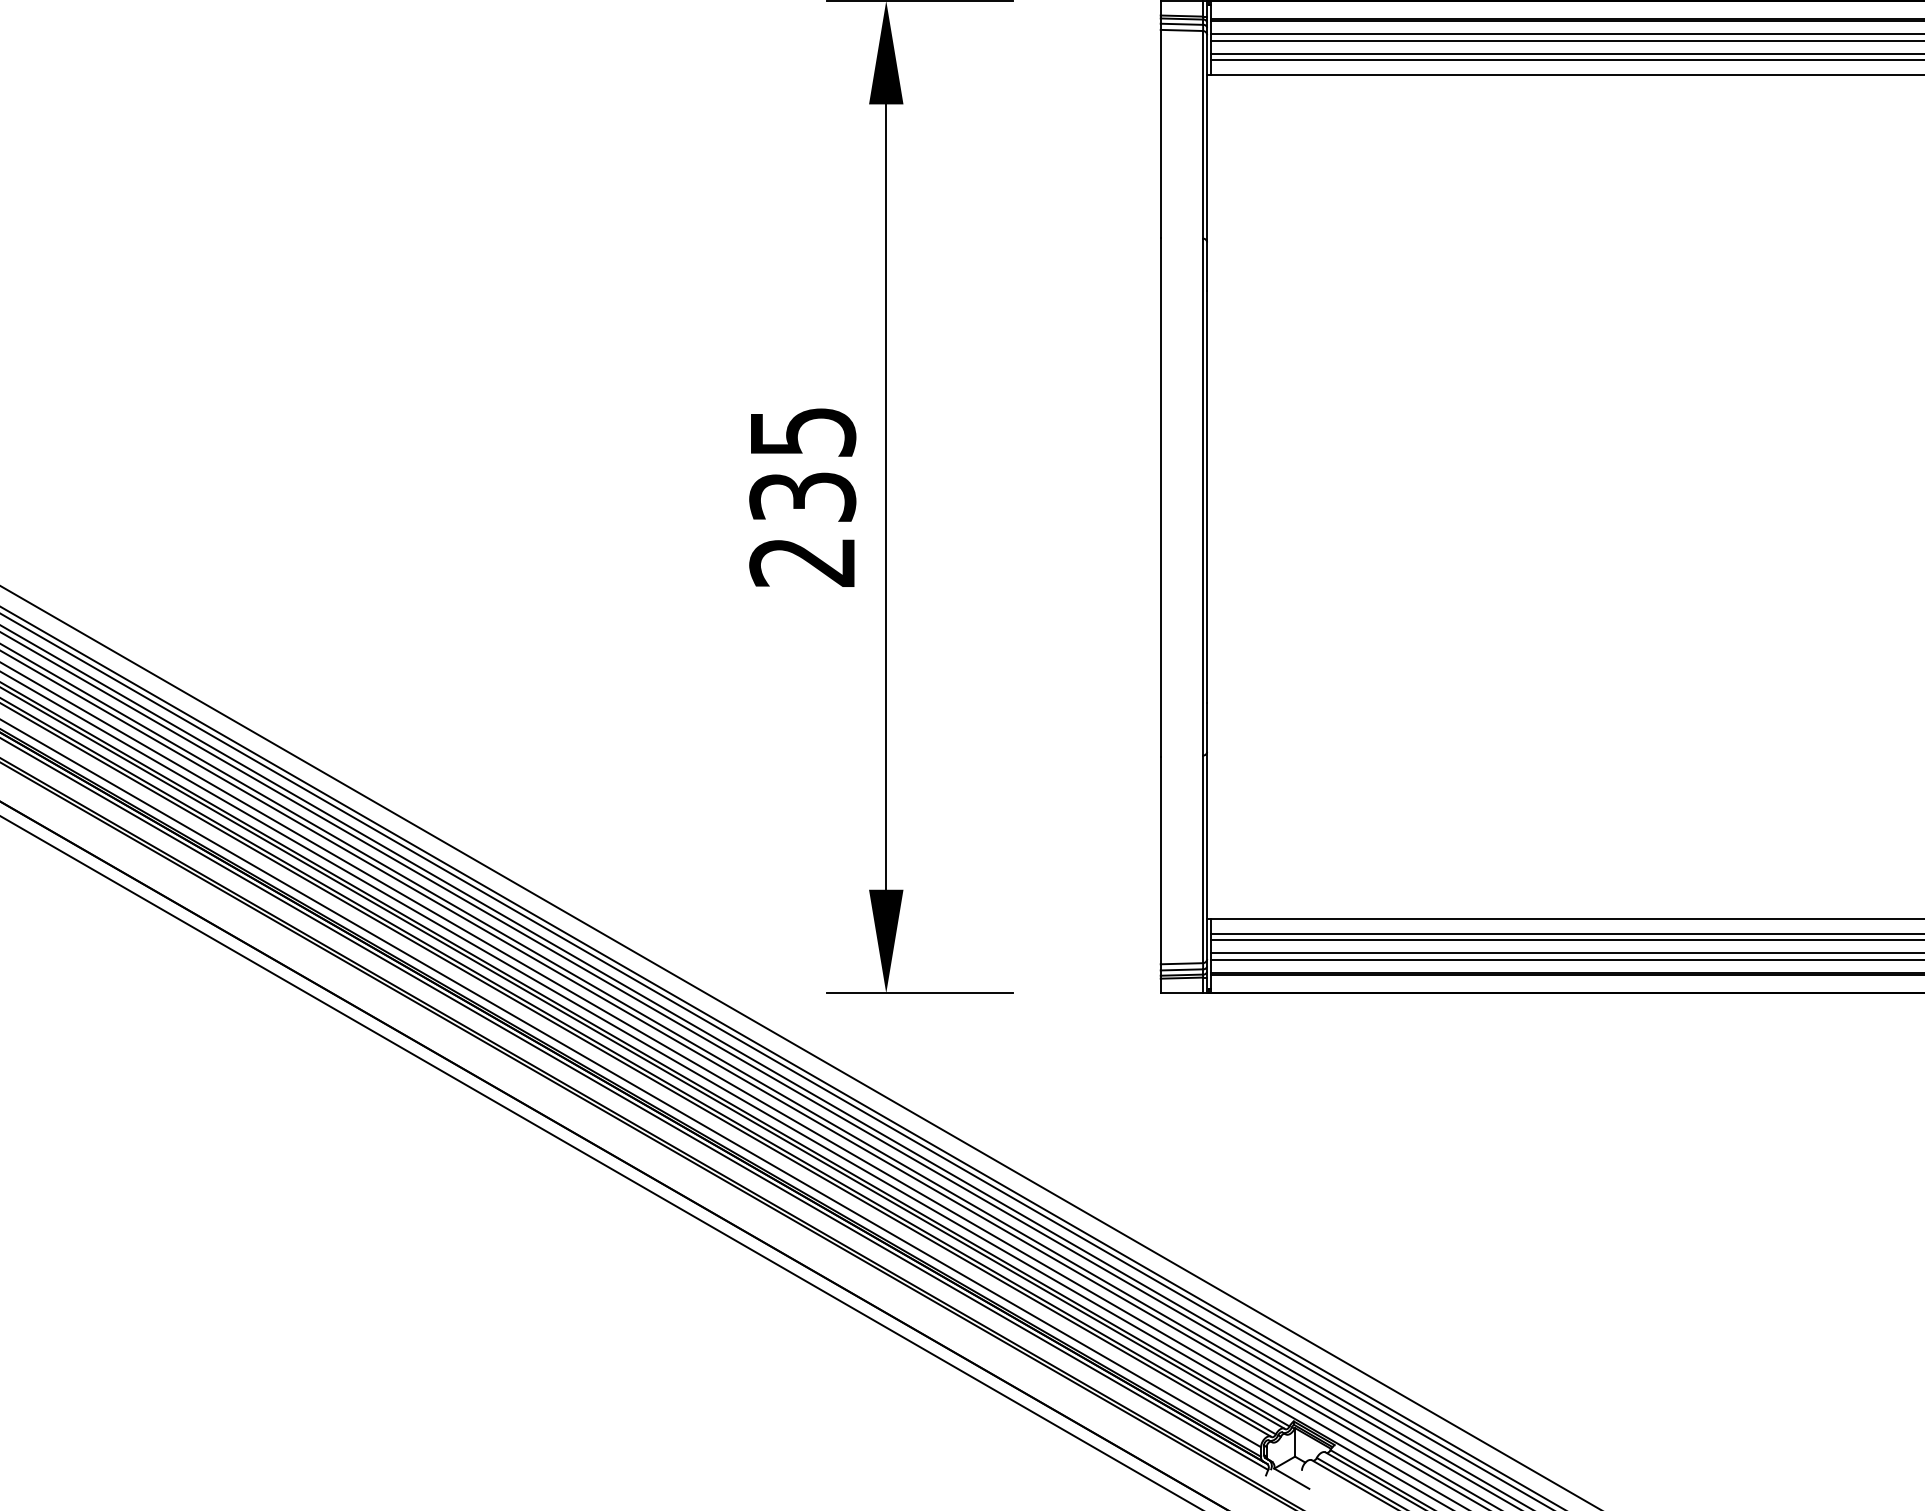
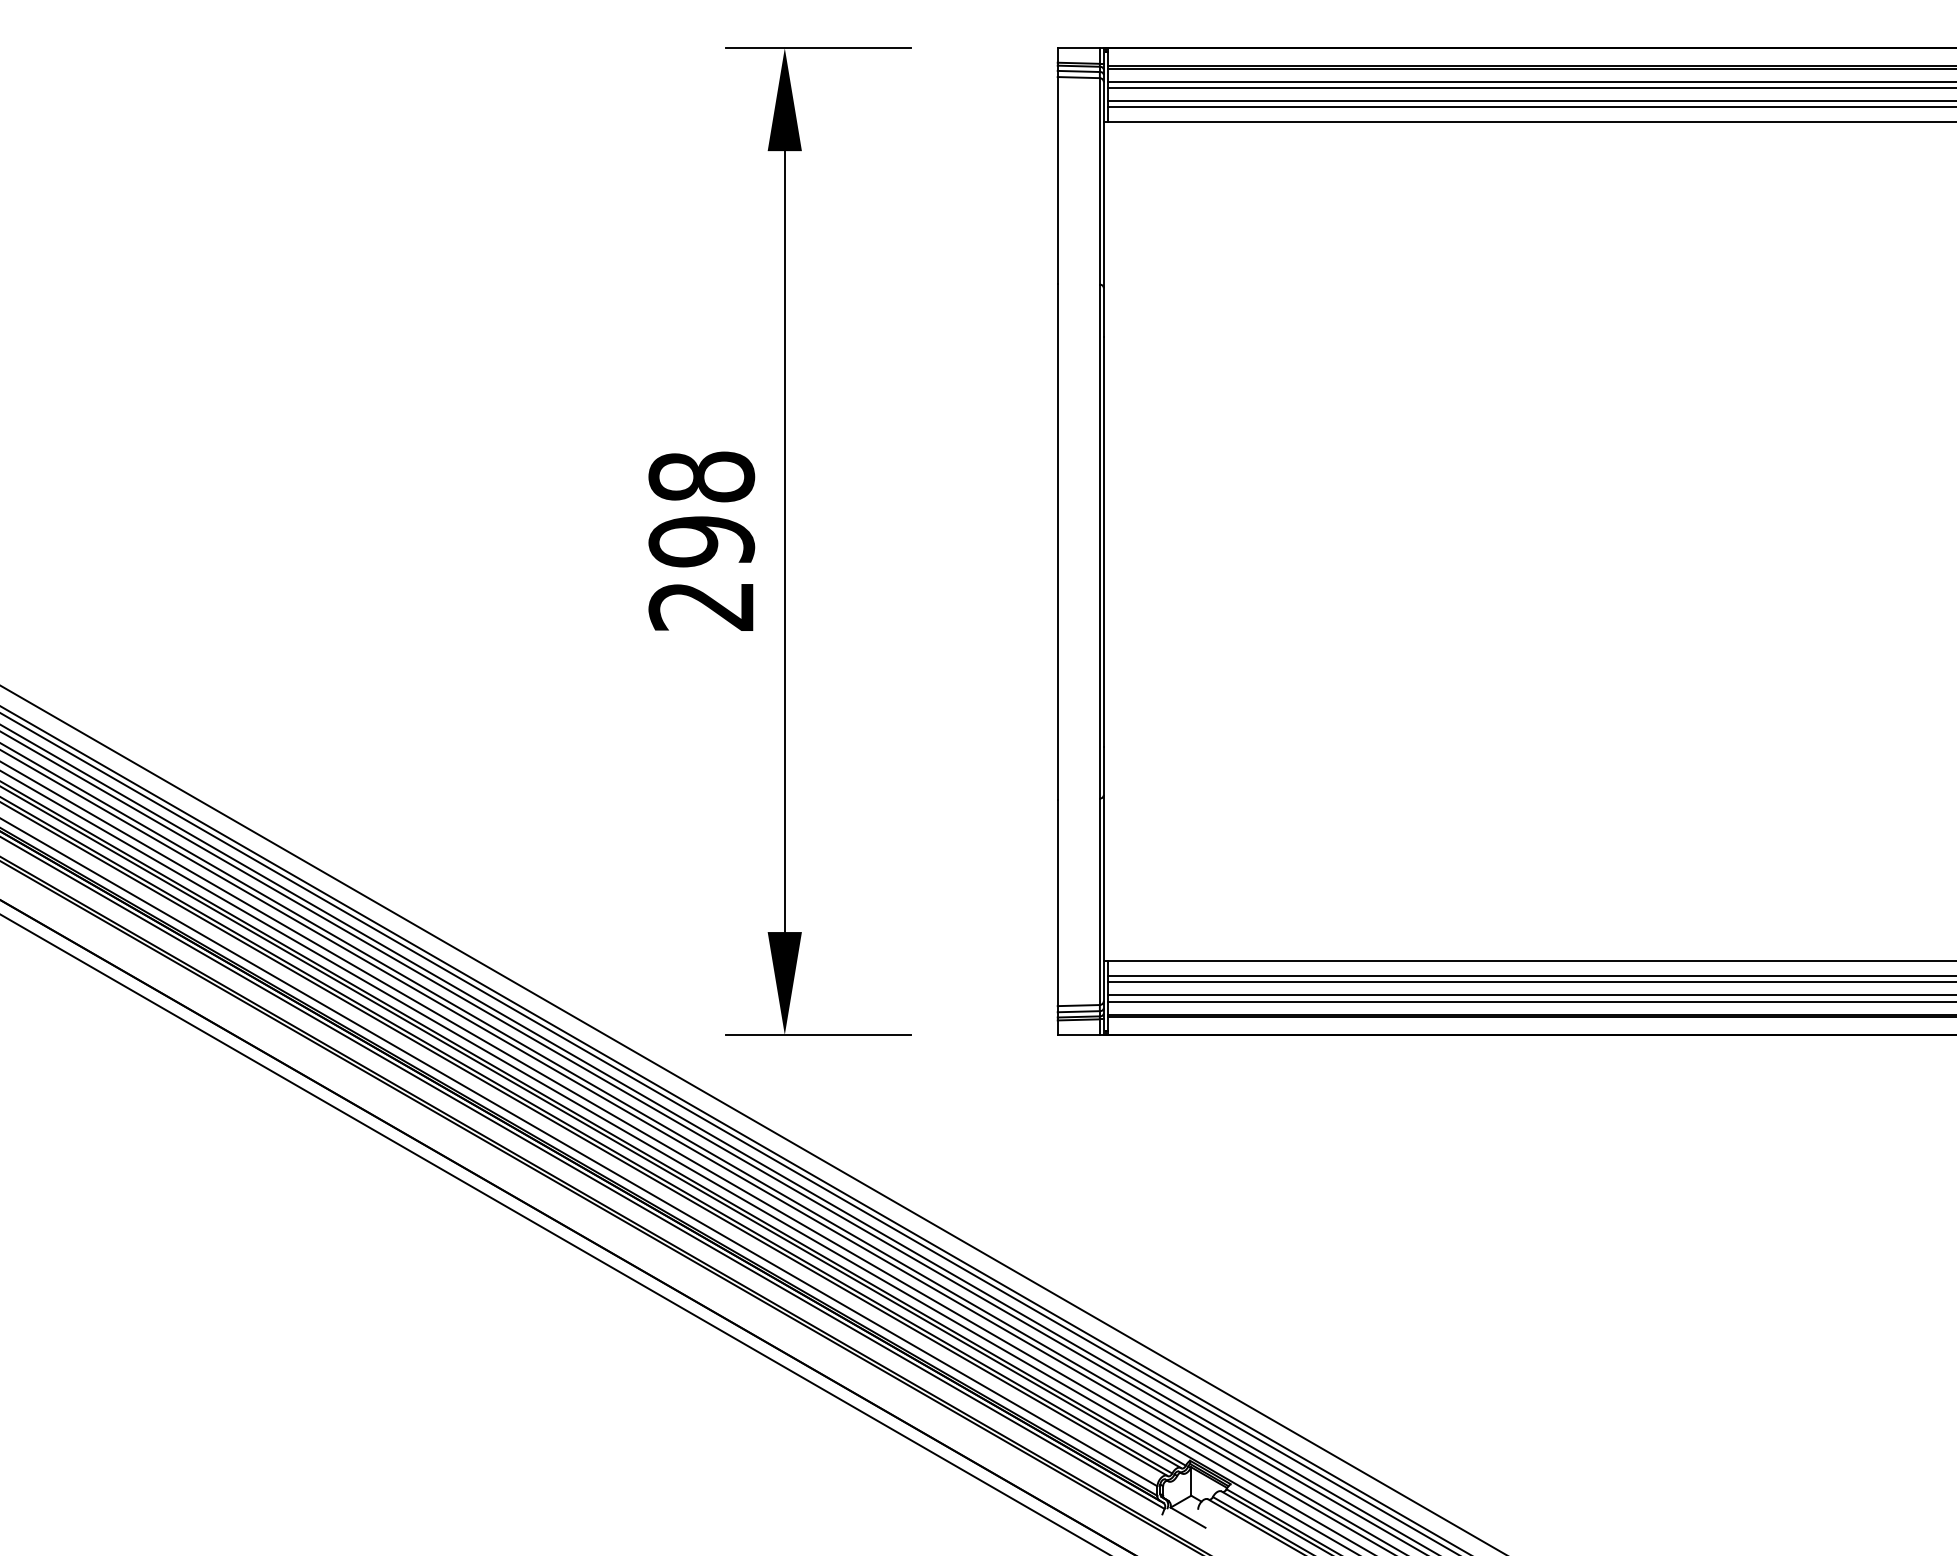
text: (802, 464) -> (701, 509), 235 -> 298

